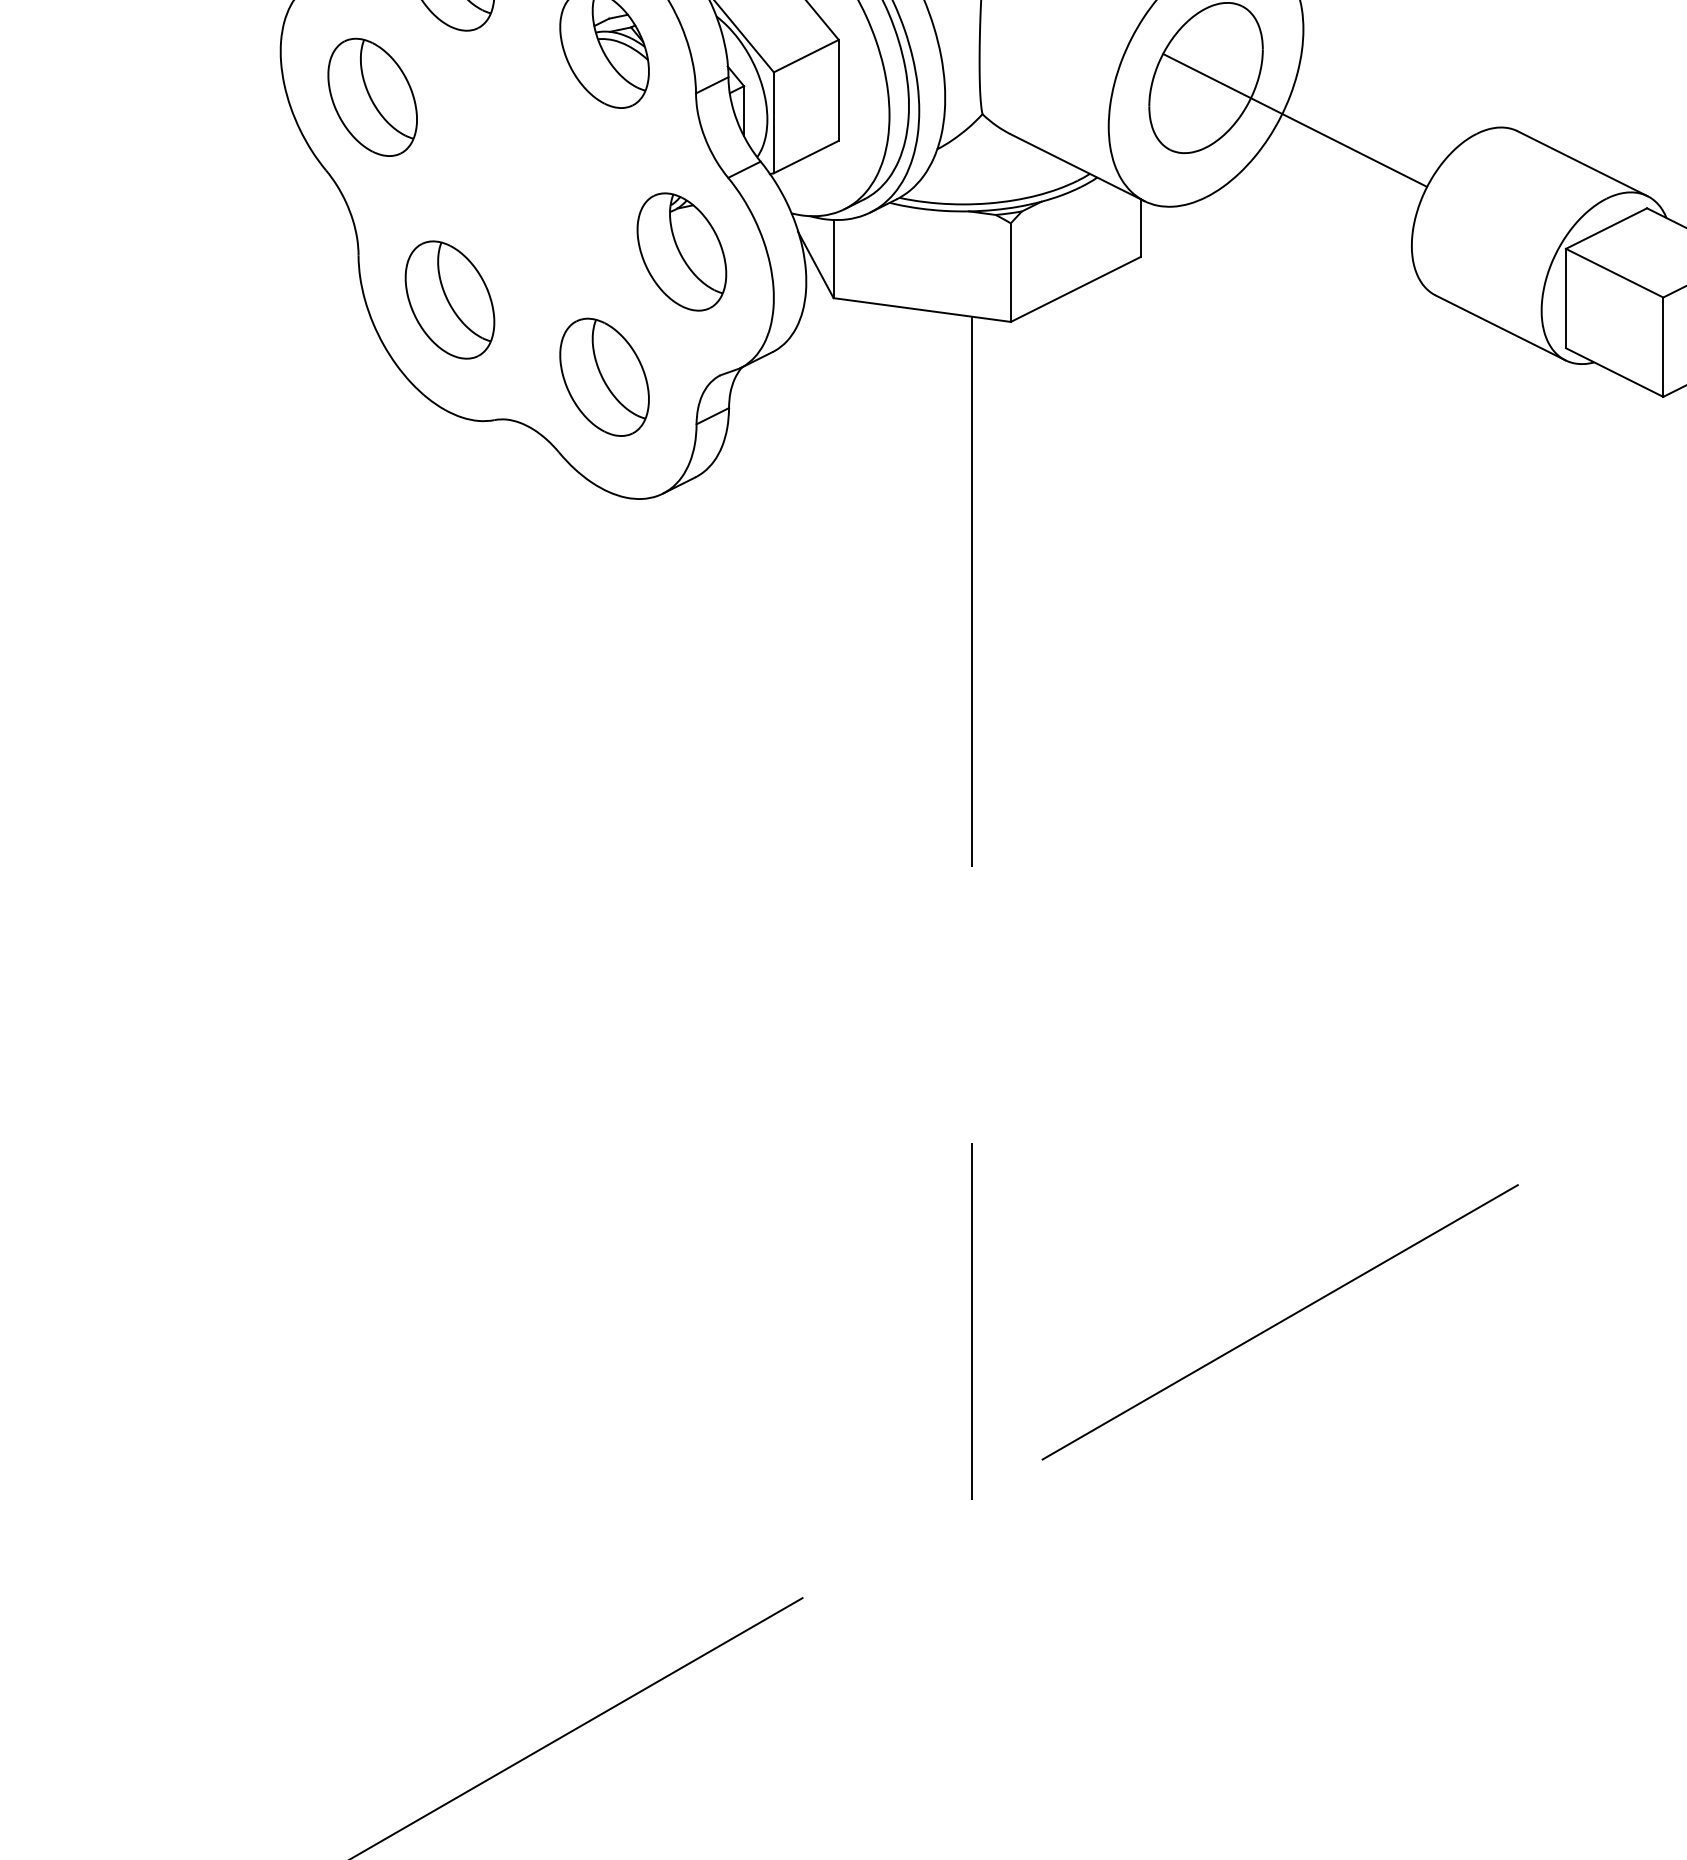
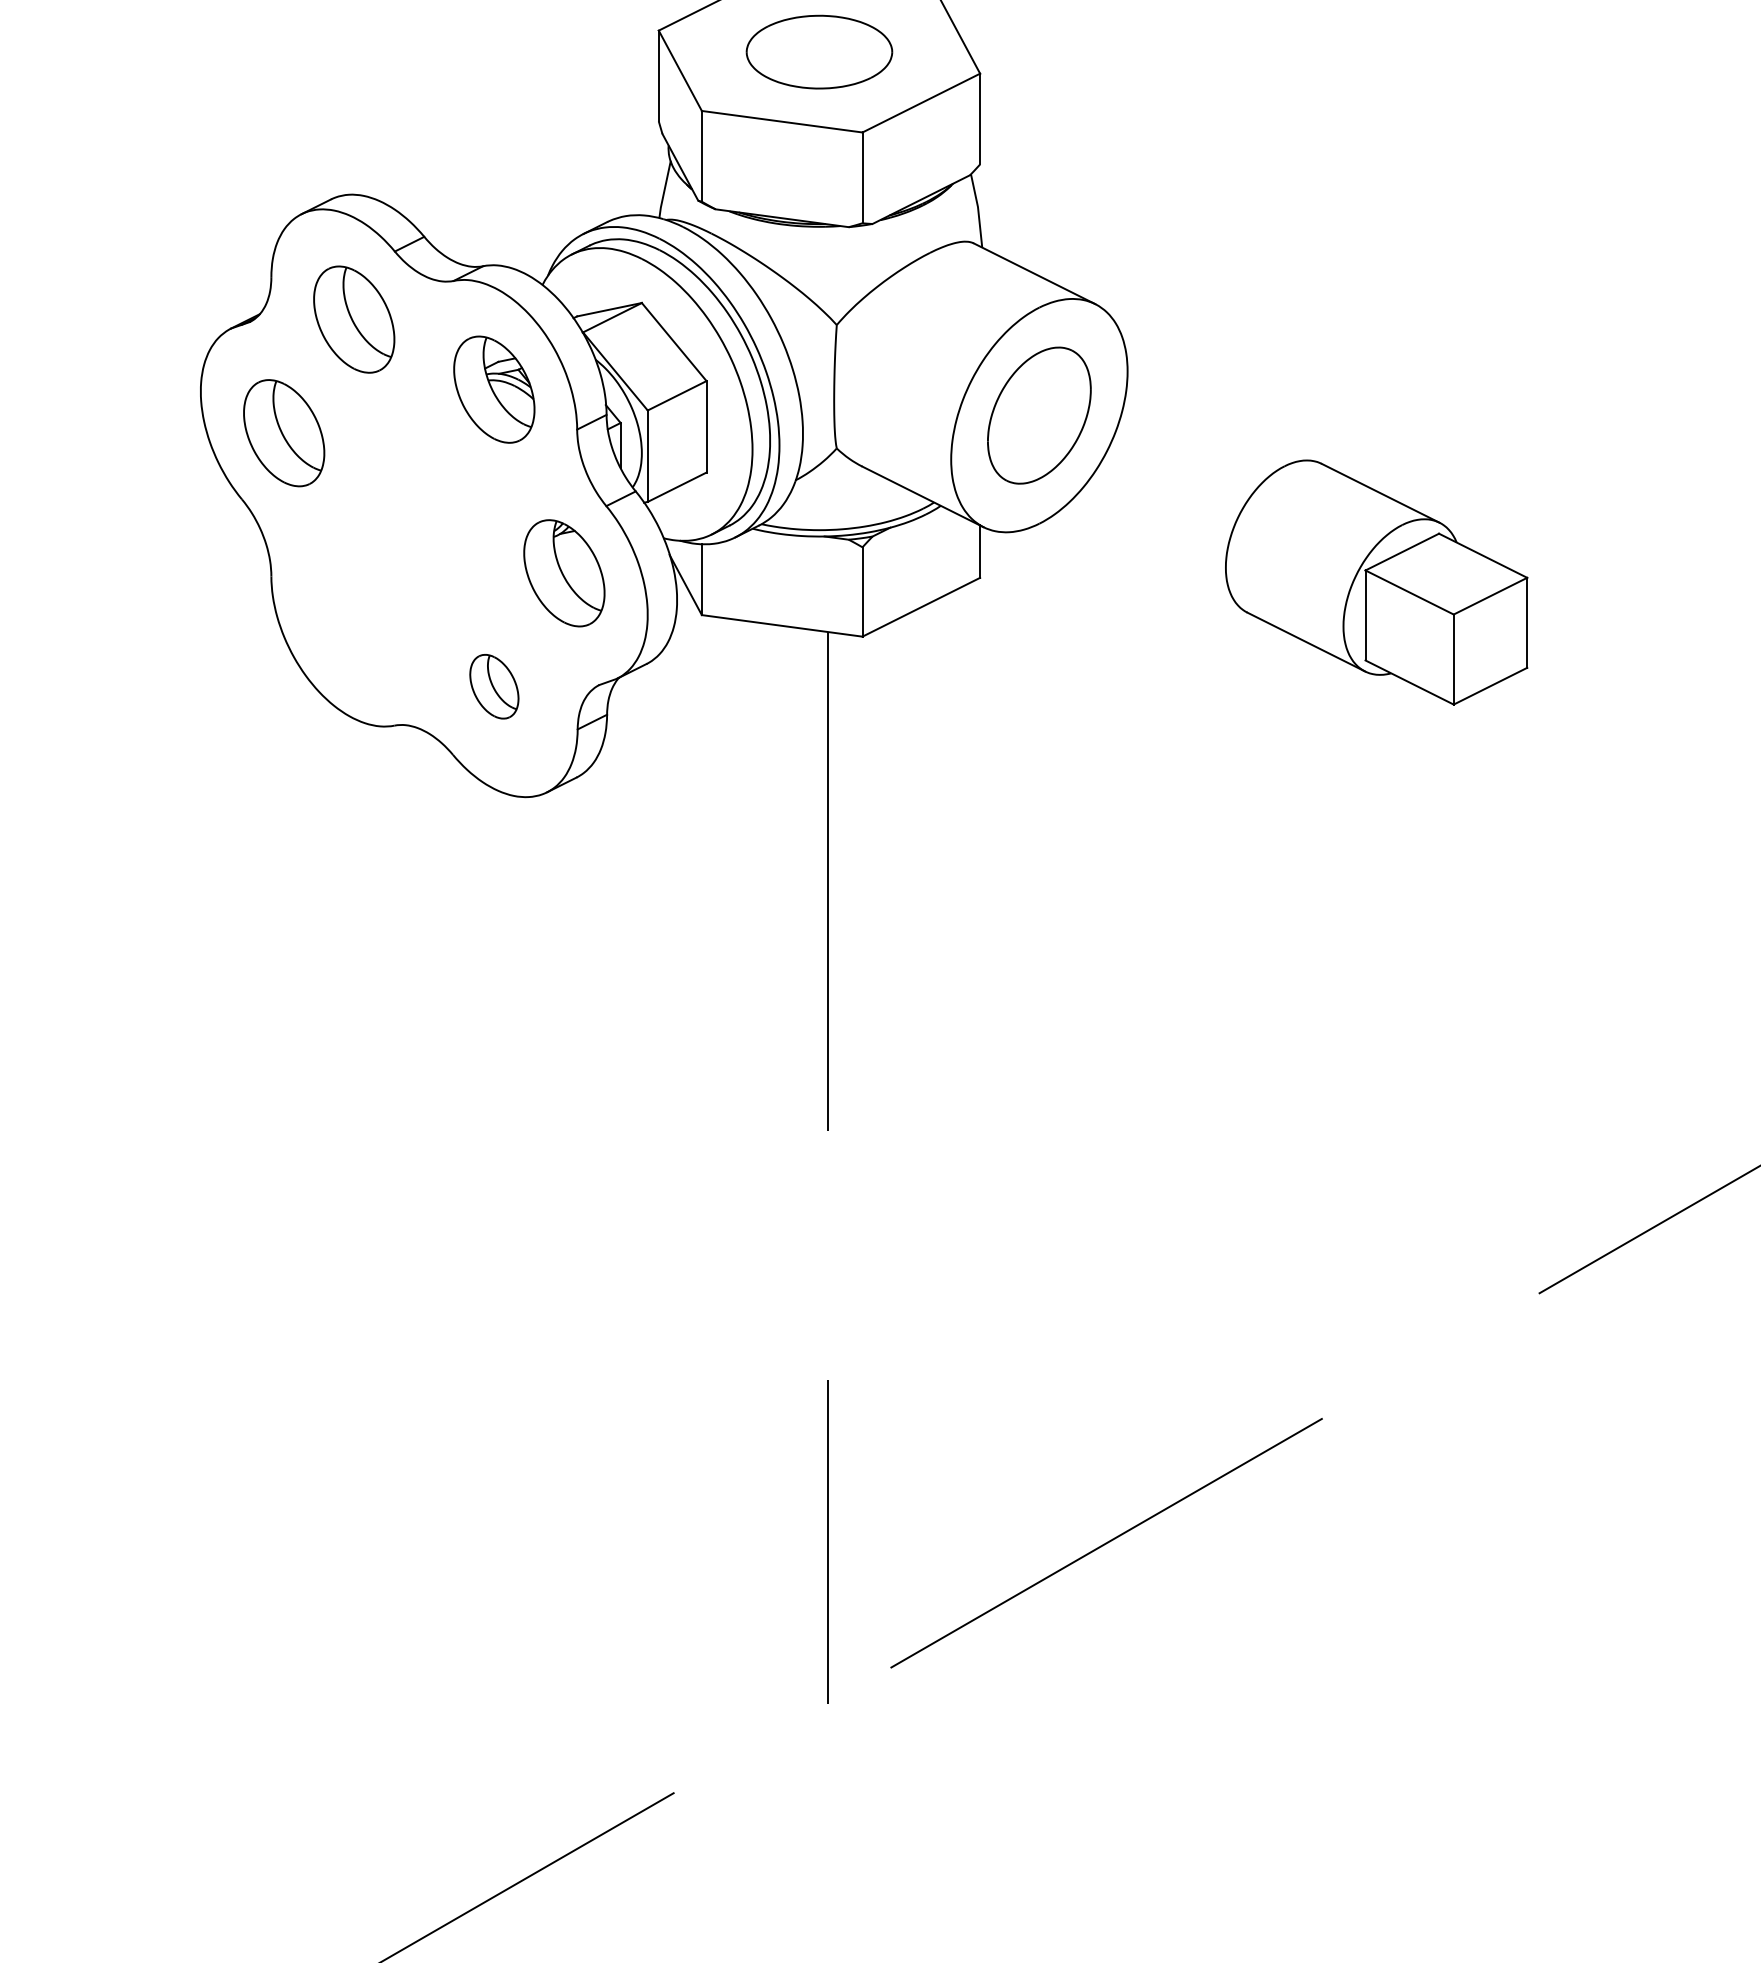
line: (1294, 119) -> (1119, 453), removed
part: (450, 299) -> (354, 616), removed
part: (604, 376) -> (494, 686), size x0.6

